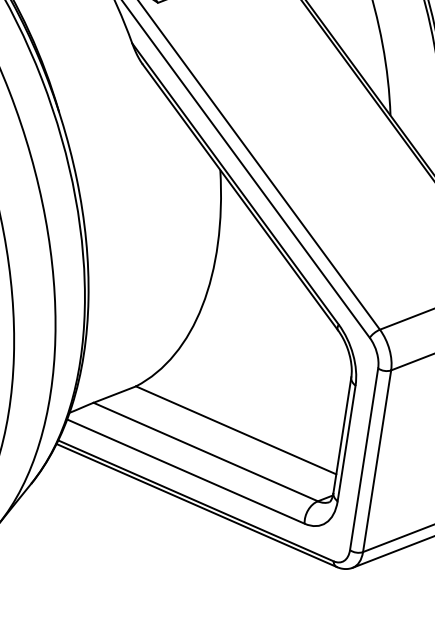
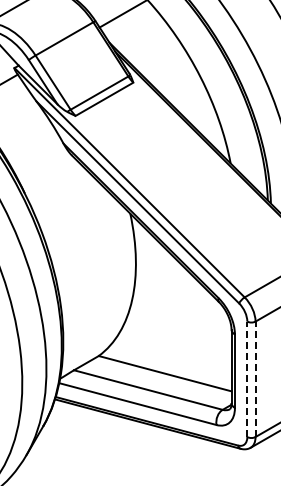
line: (364, 459) -> (247, 379), solid -> dashed
line: (376, 461) -> (255, 379), solid -> dashed

